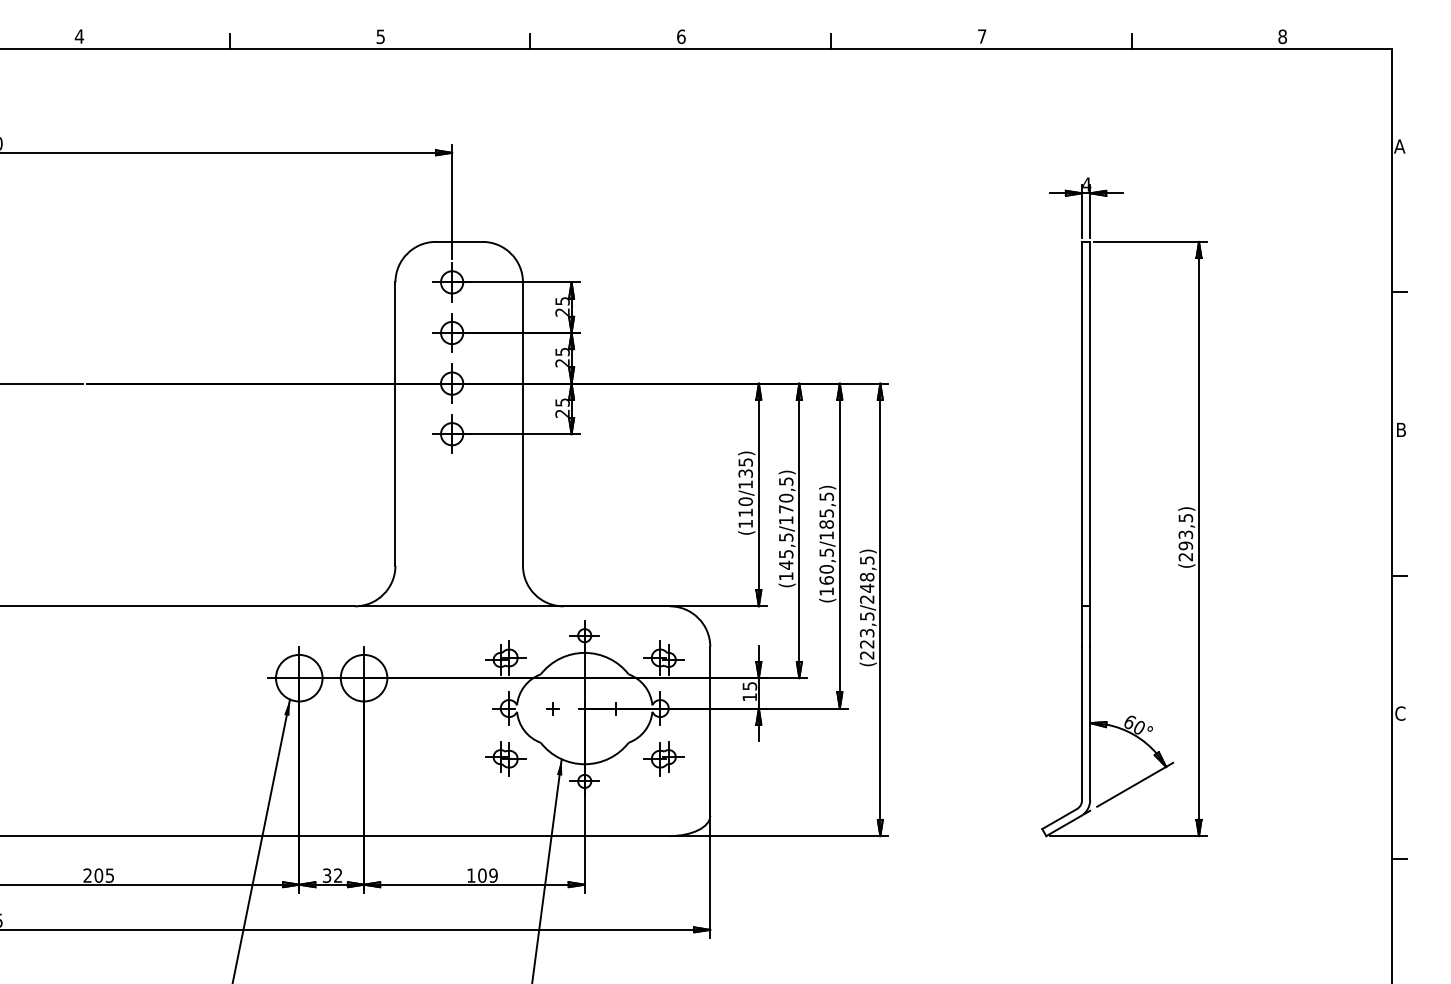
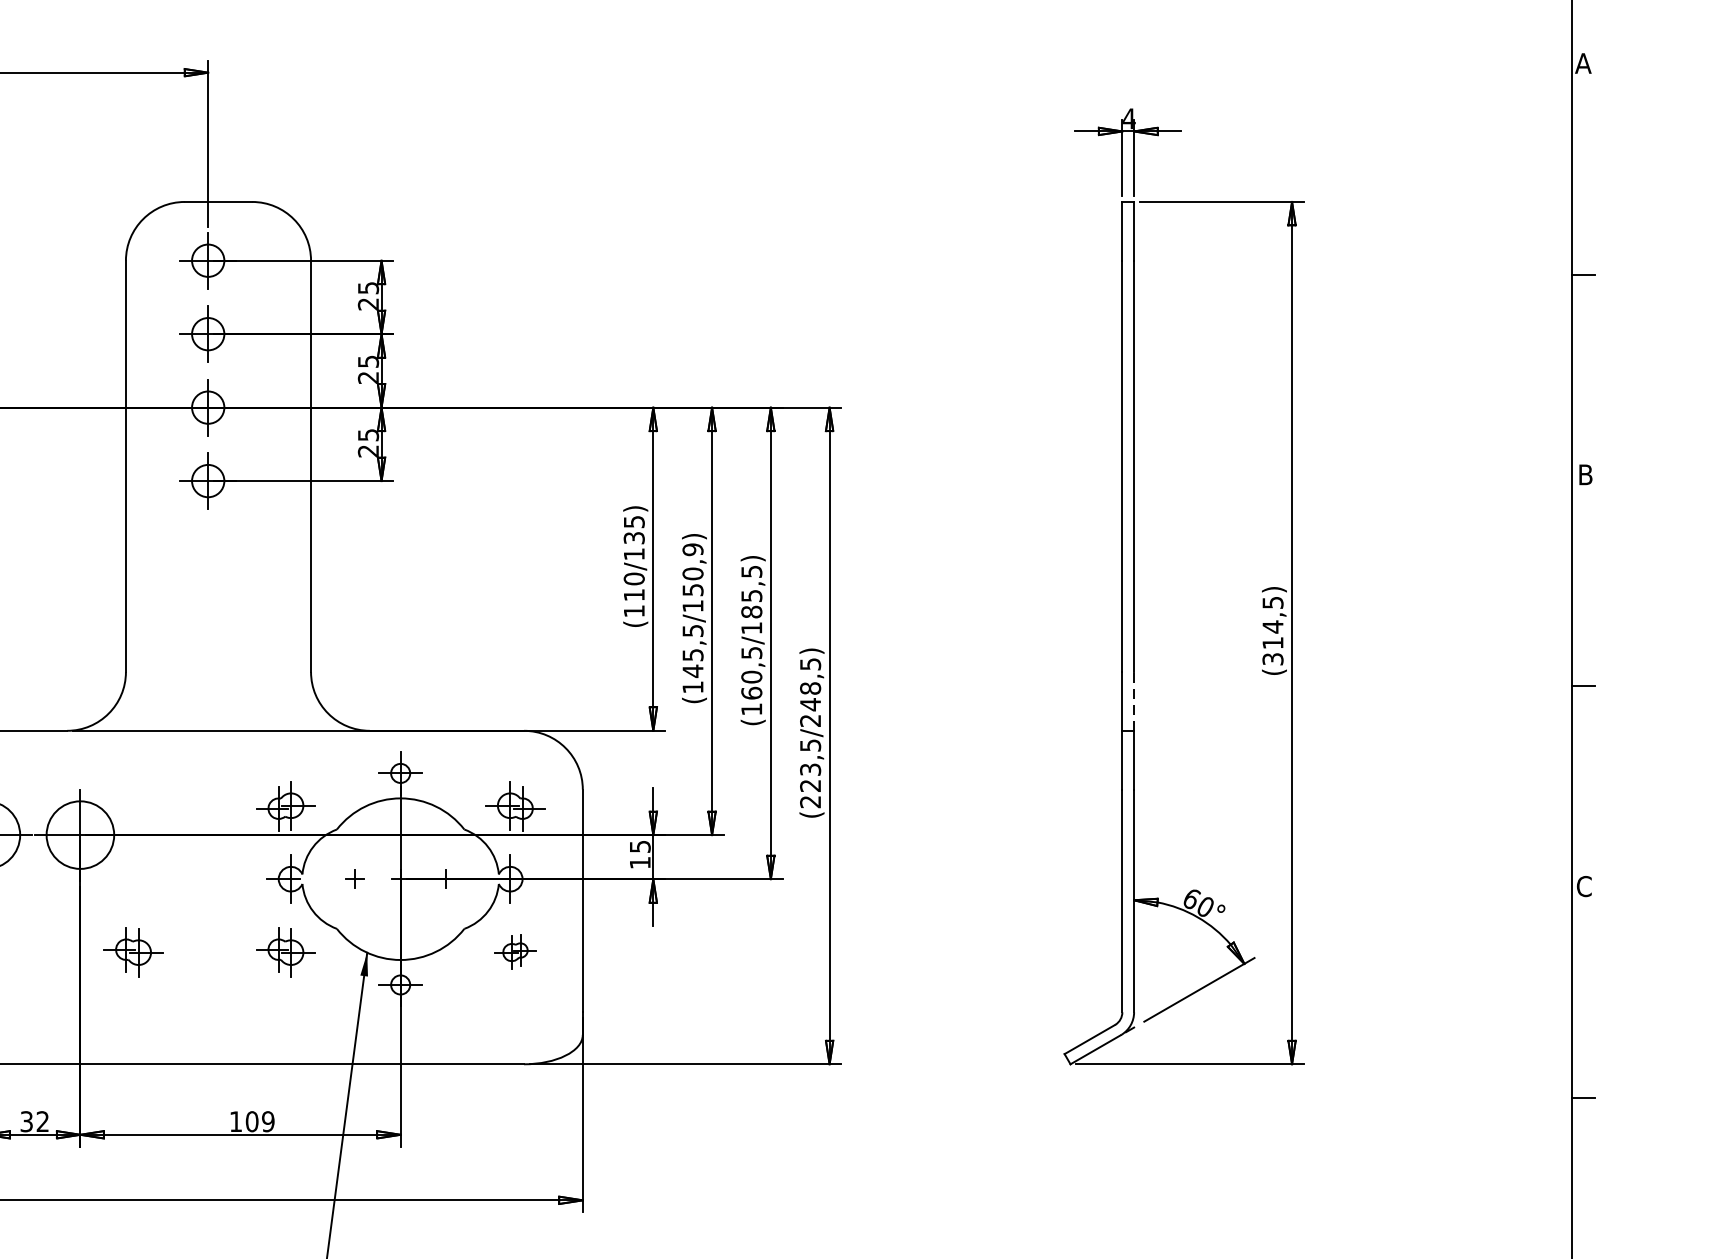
text: (786, 495) -> (693, 569), (145,5/170,5) -> (145,5/150,9)
text: (1185, 545) -> (1272, 642), (293,5) -> (314,5)
line: (1090, 585) -> (1134, 700), solid -> dashed
part: (400, 758) -> (133, 951), added
part: (663, 758) -> (514, 951), size x0.7

